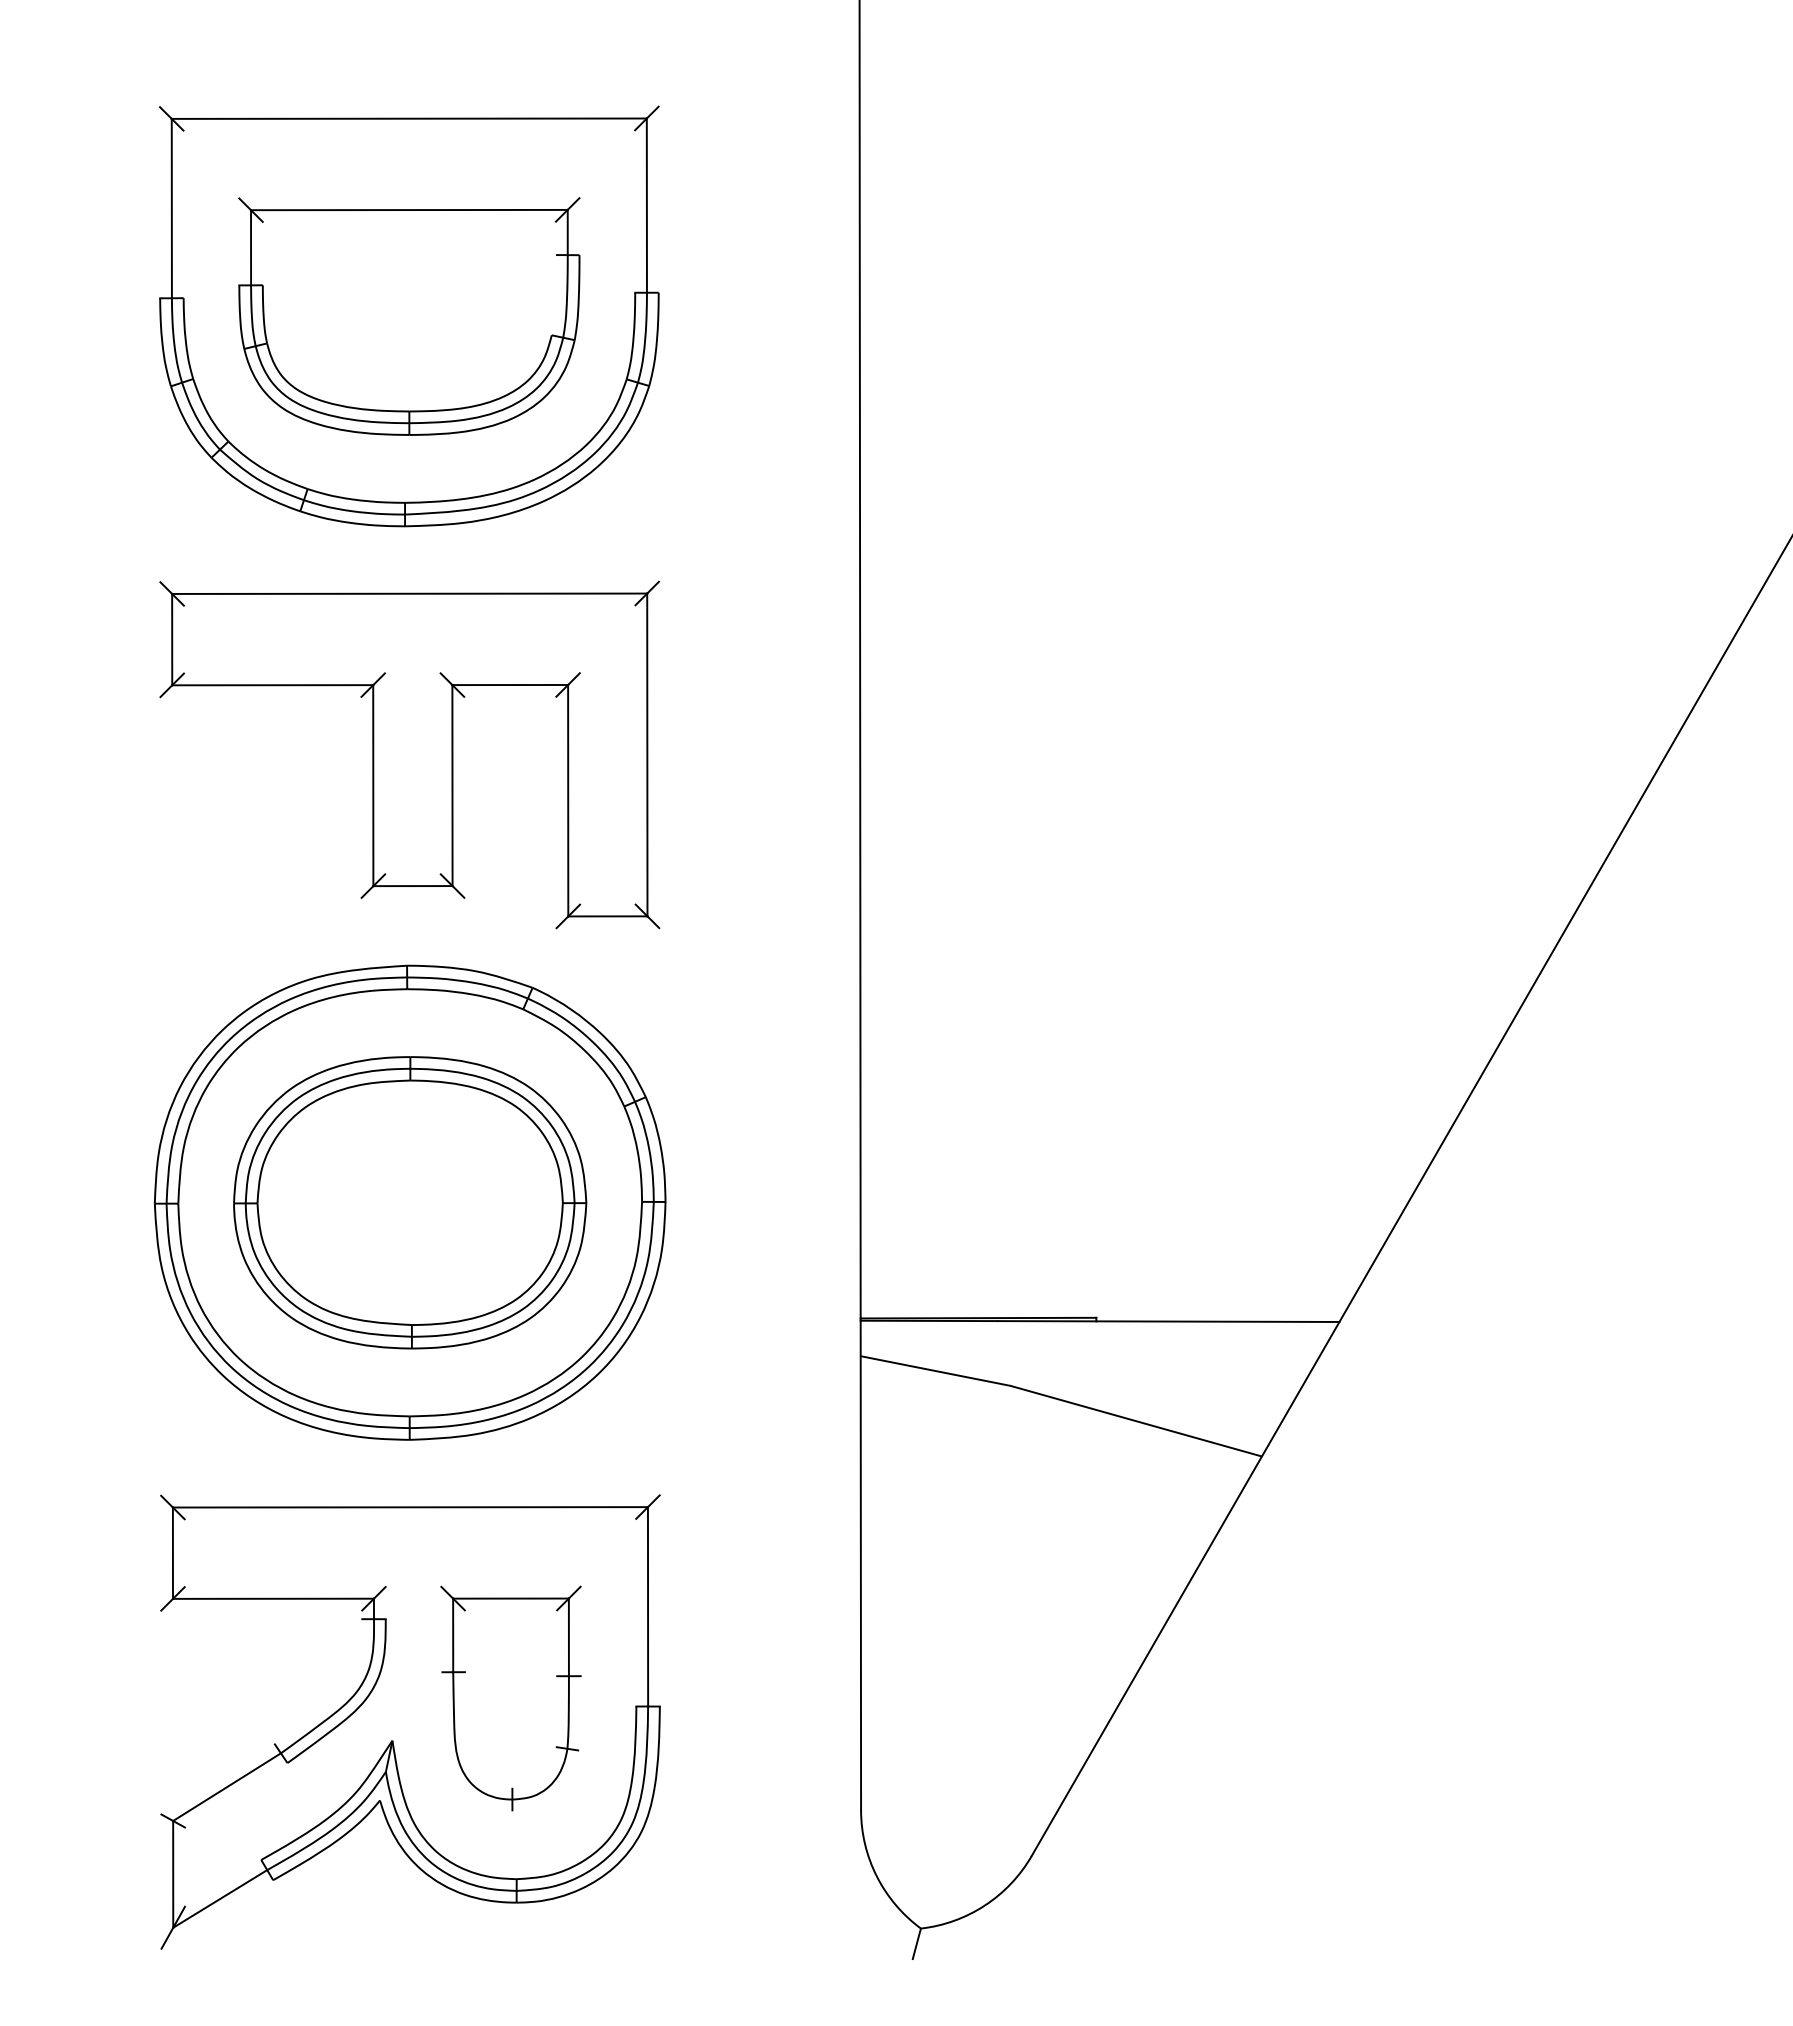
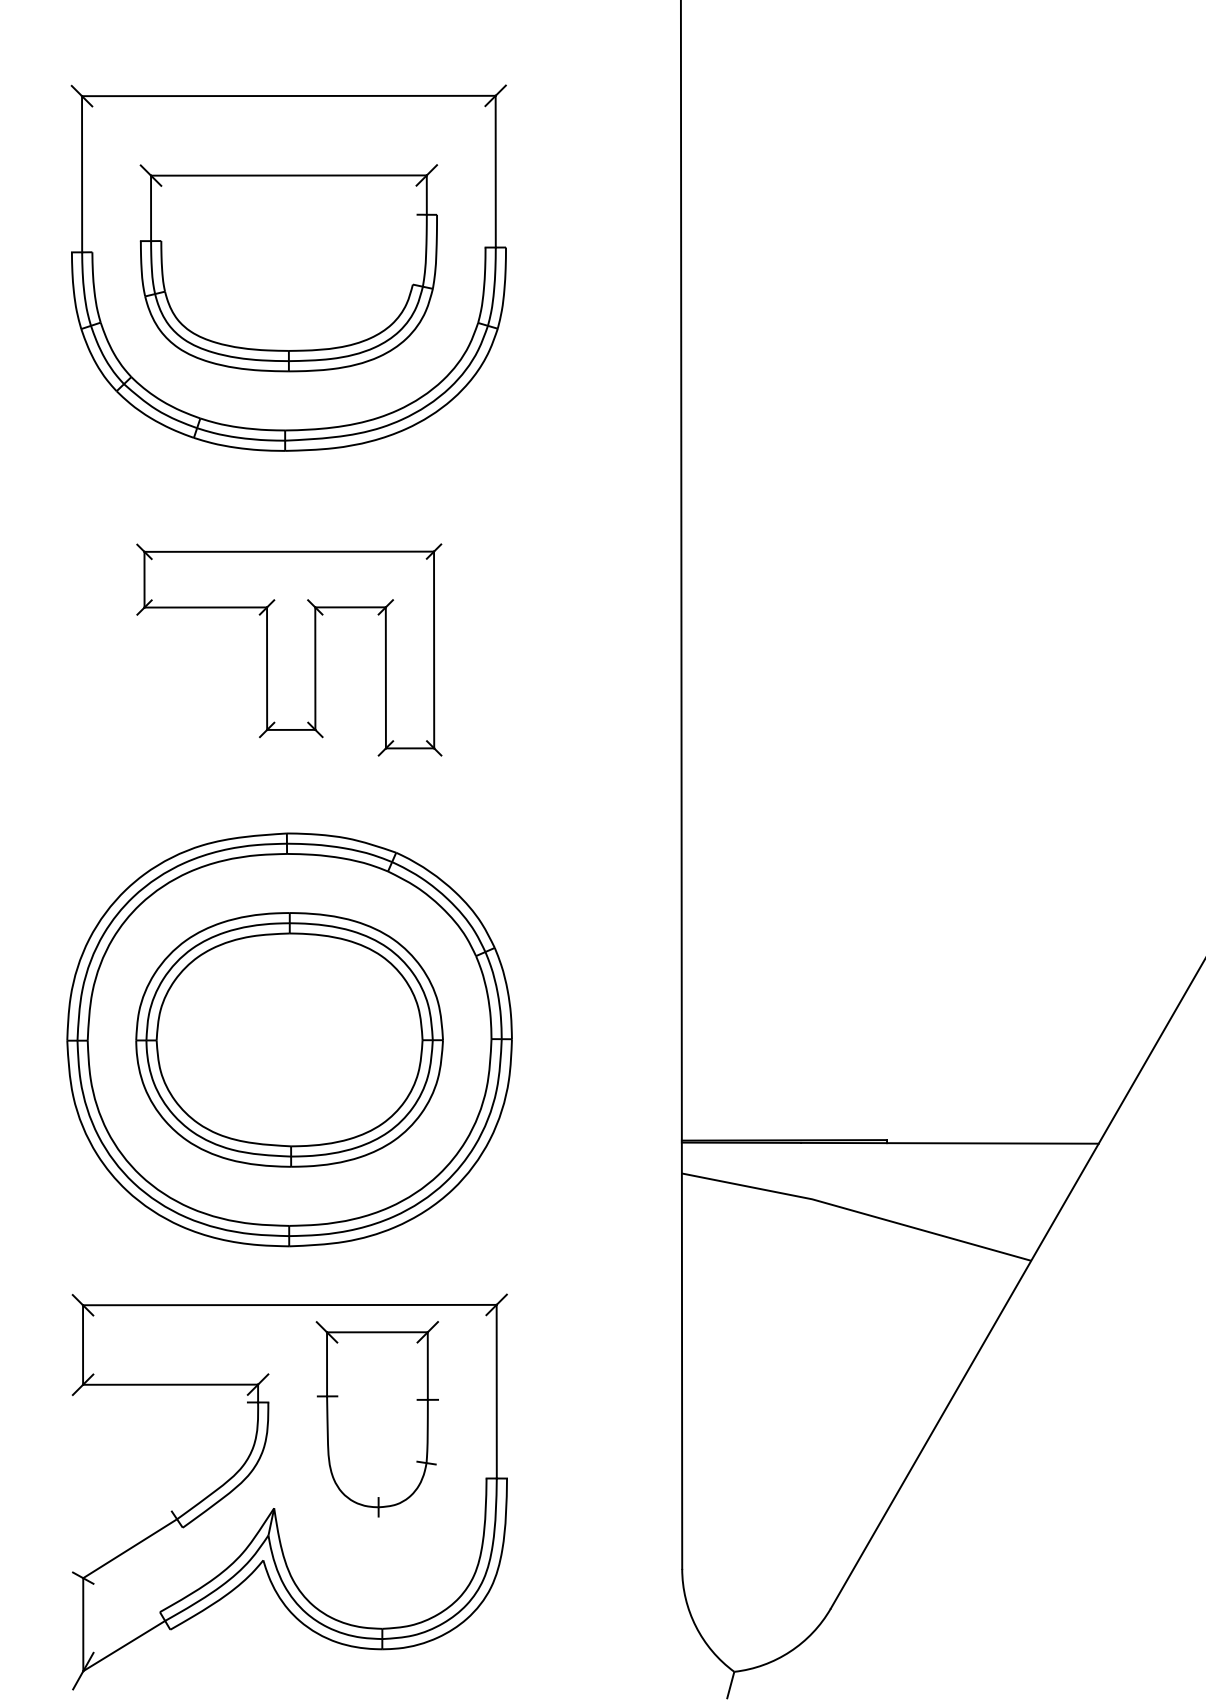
part: (409, 754) -> (289, 649), size x0.7
part: (510, 1698) -> (376, 1419), moved

